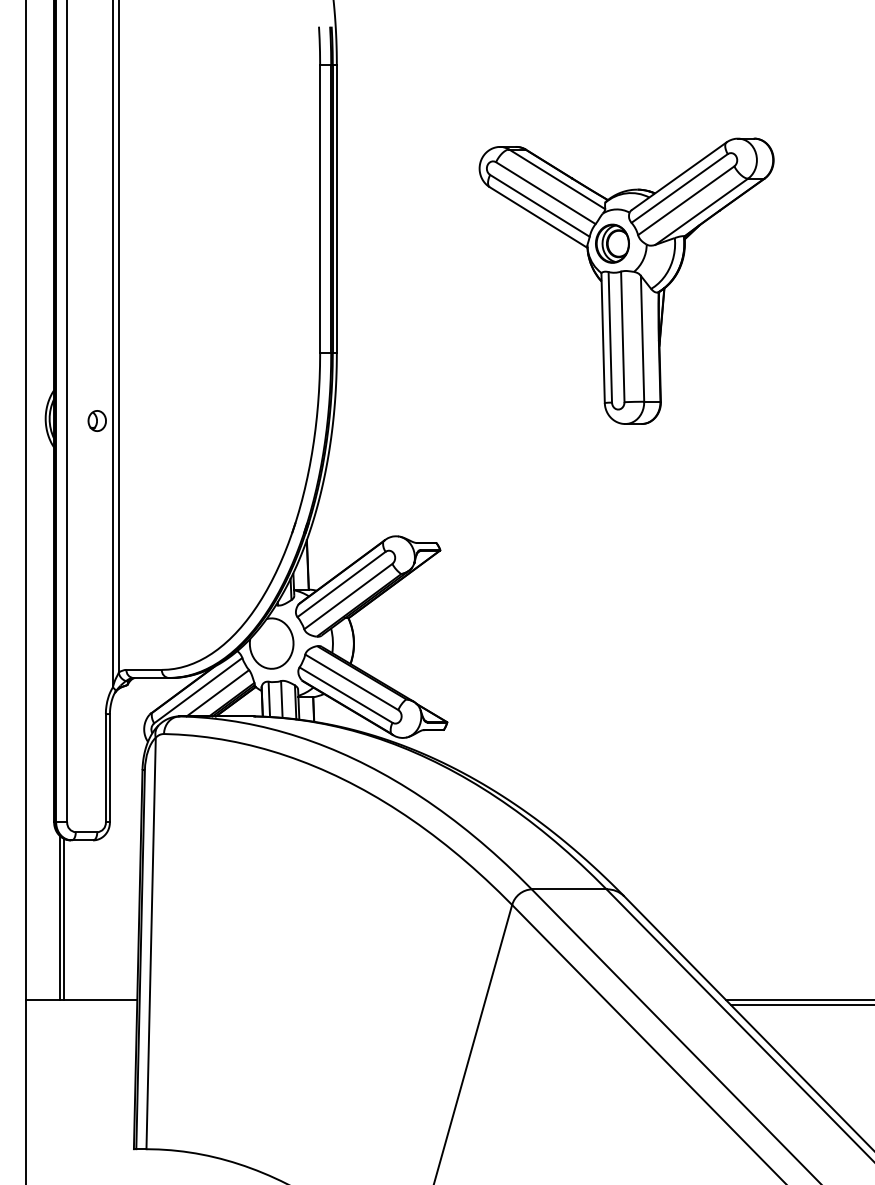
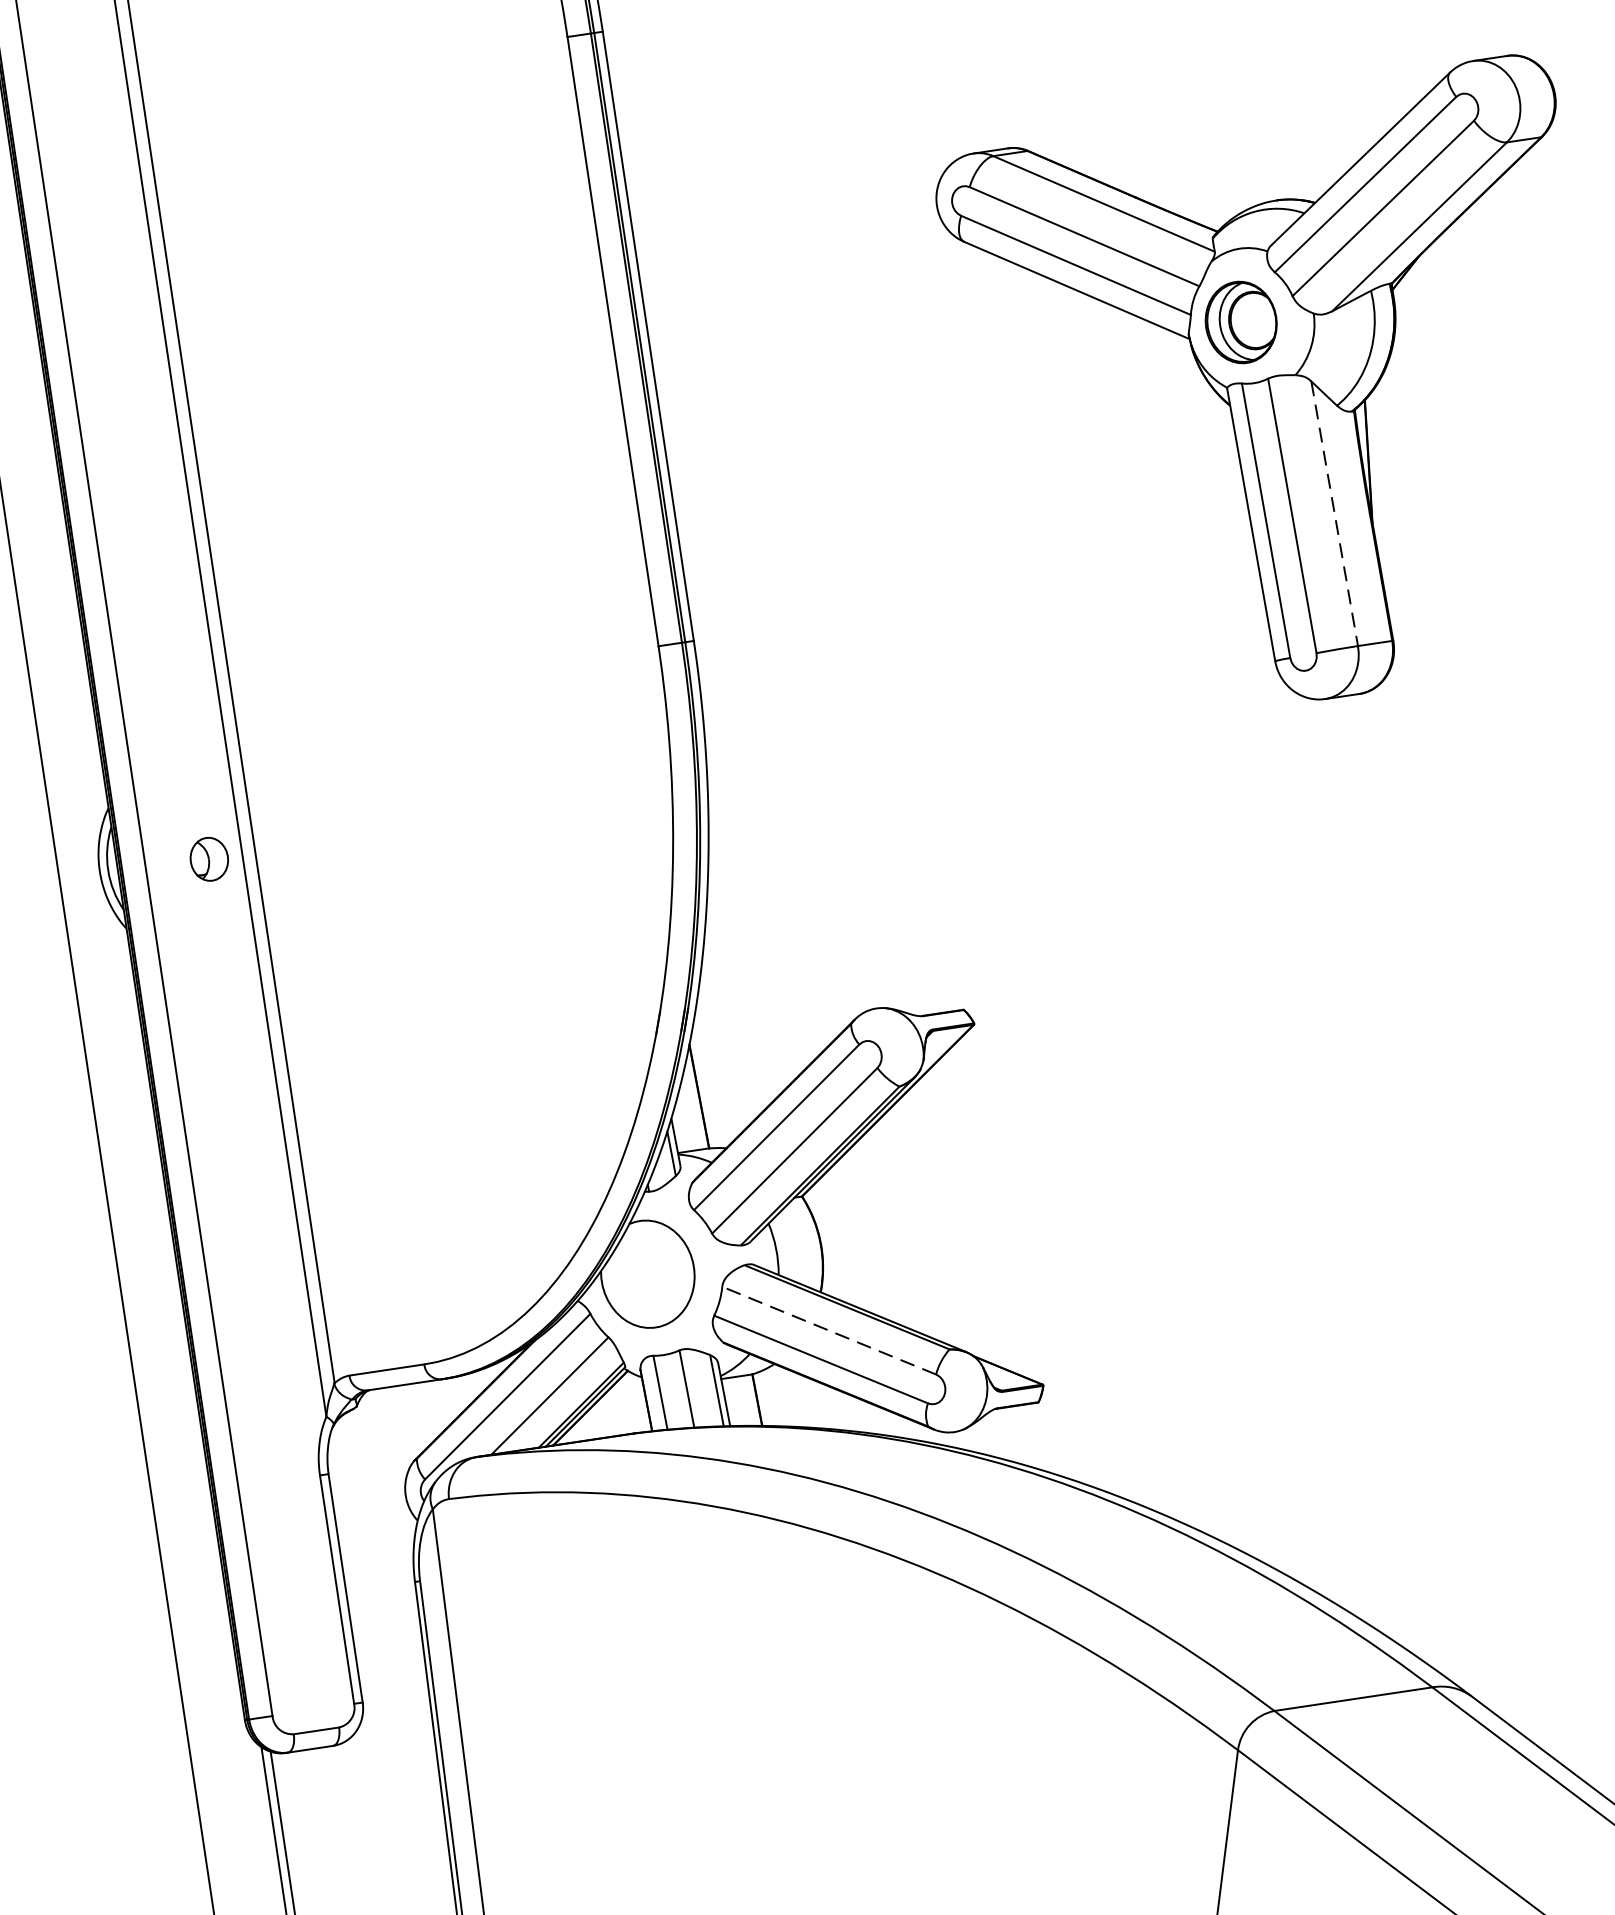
line: (642, 338) -> (1334, 513), solid -> dashed
line: (351, 682) -> (828, 1331), solid -> dashed

